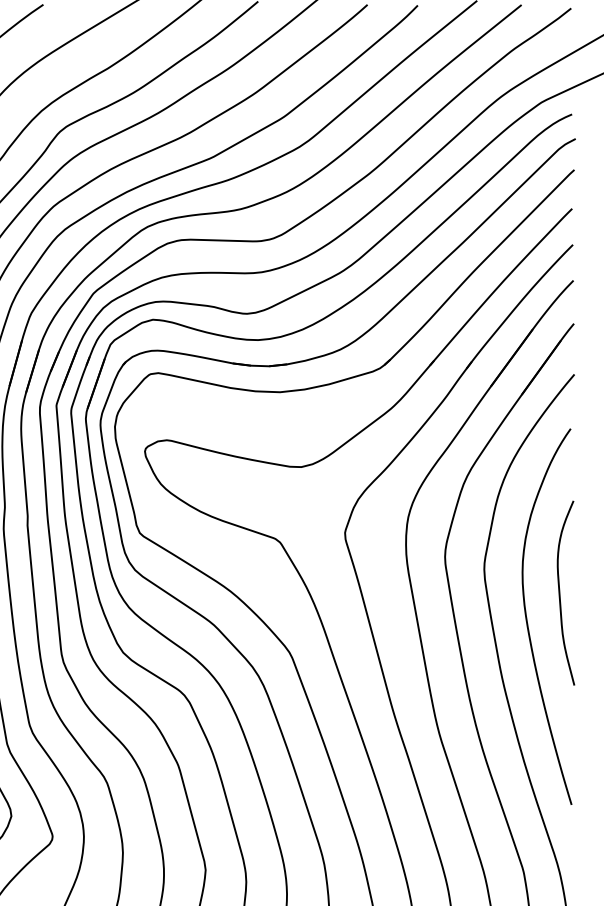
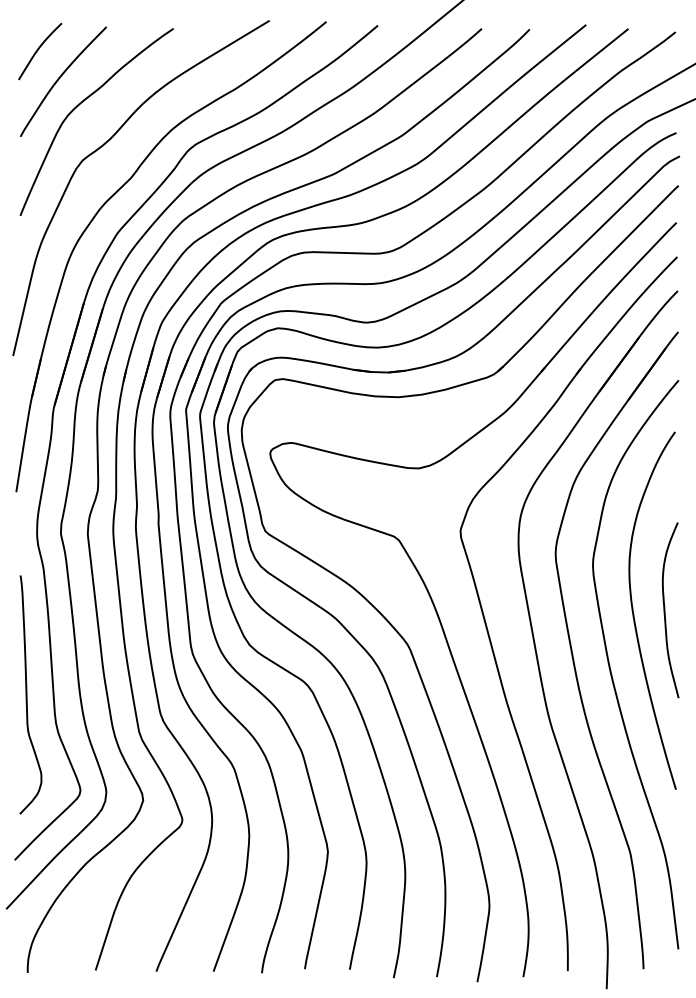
curve: (560, 593) -> (665, 610), moved

